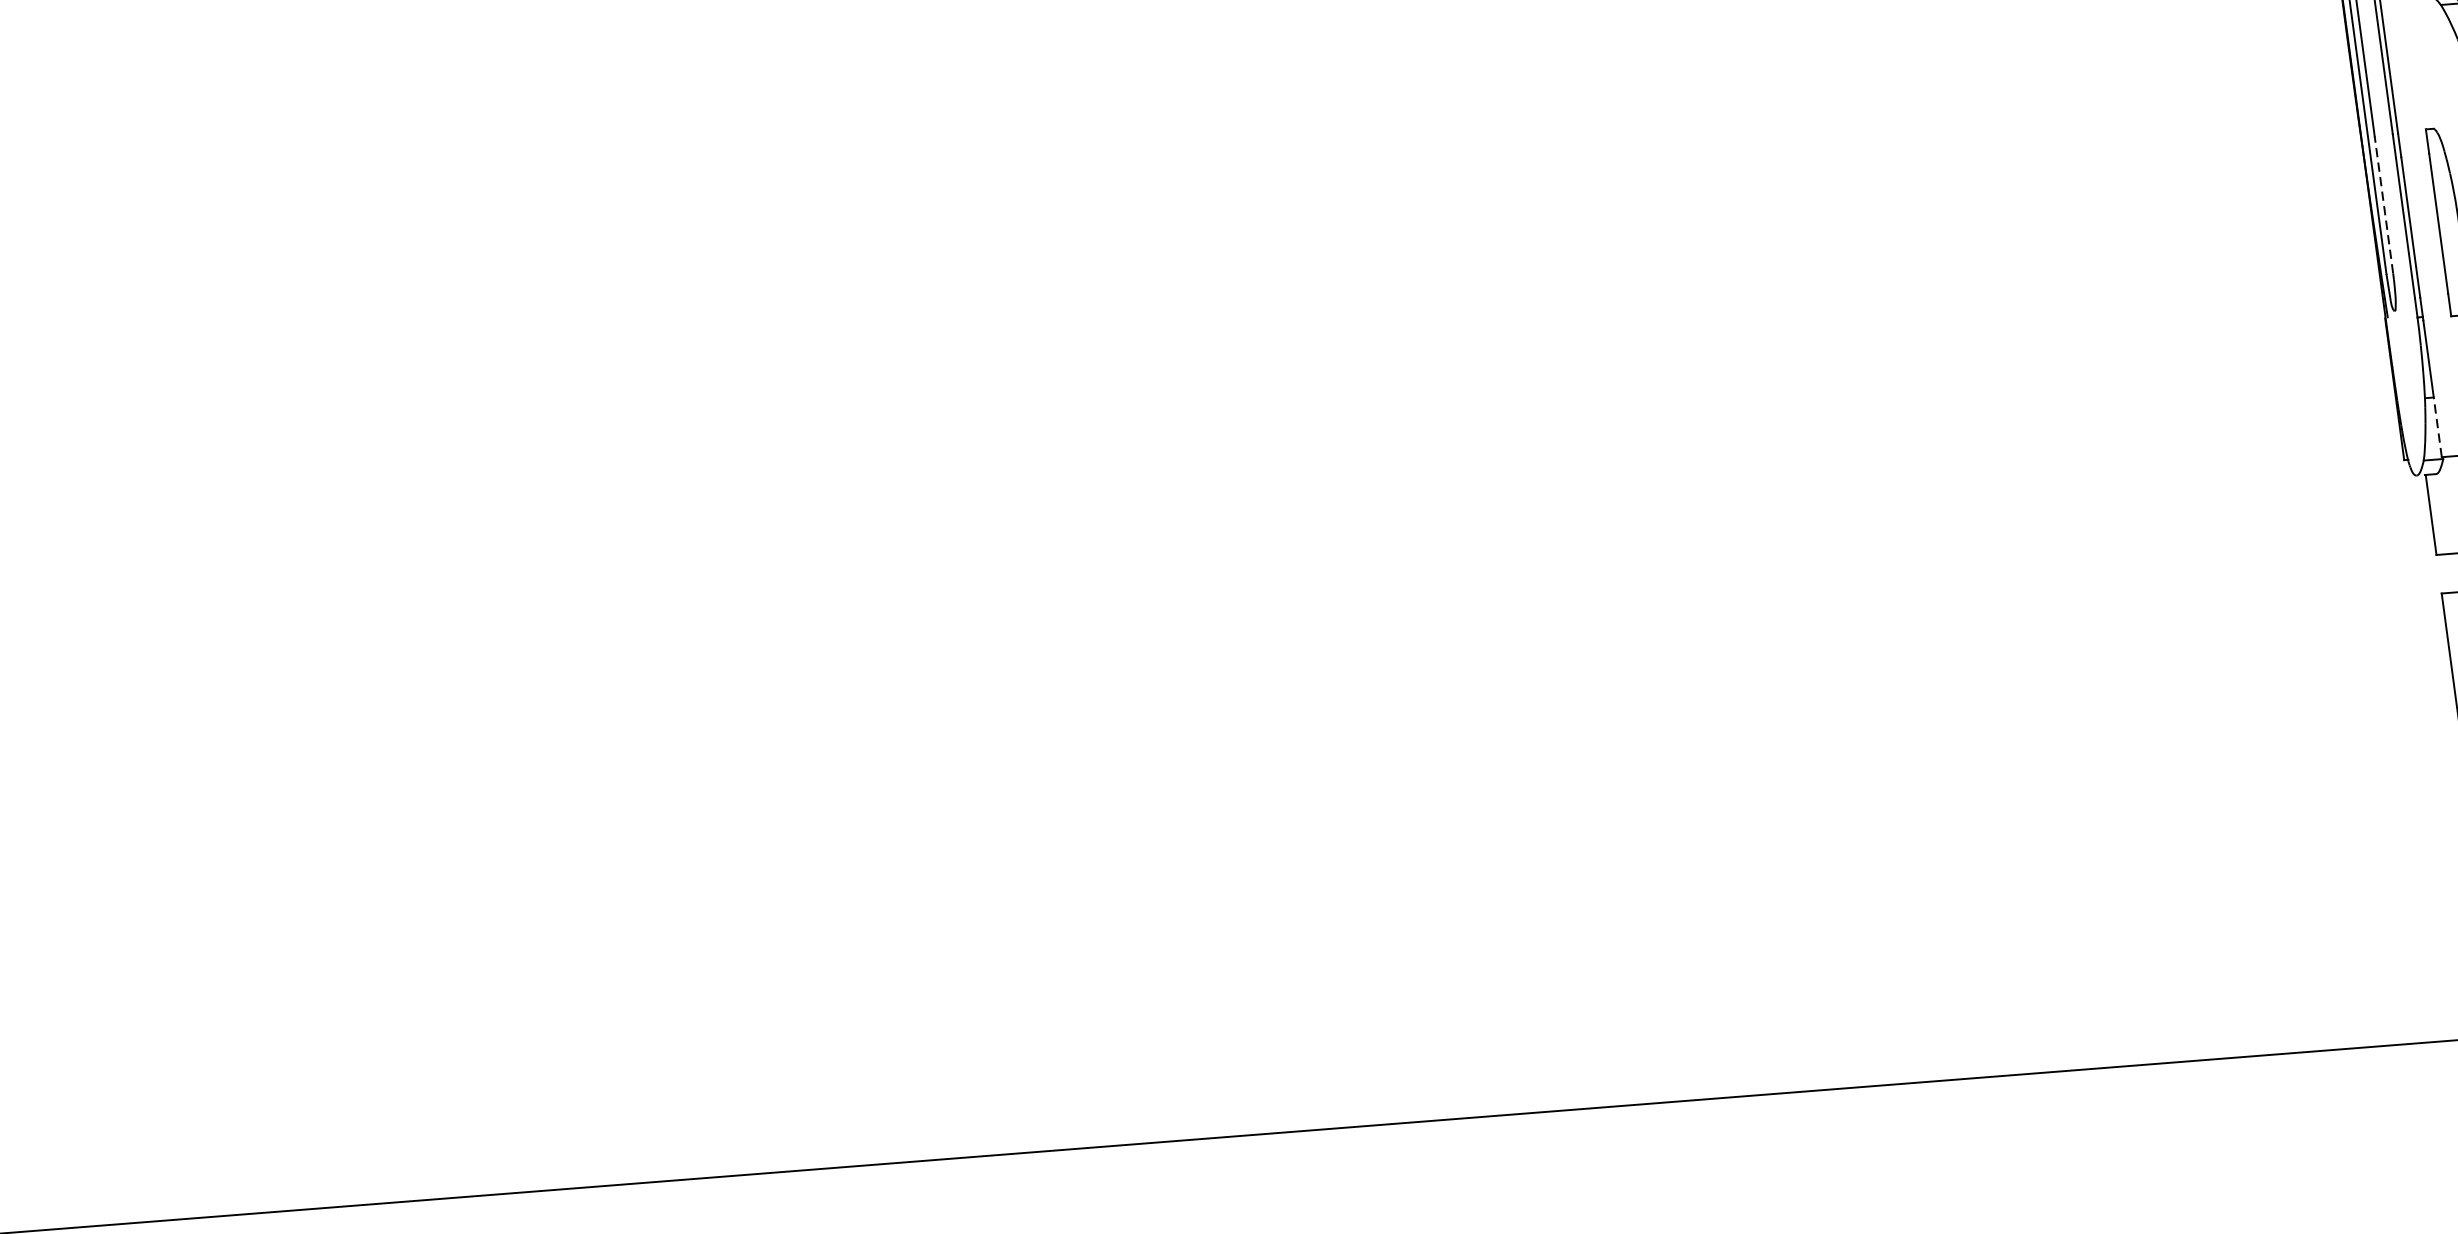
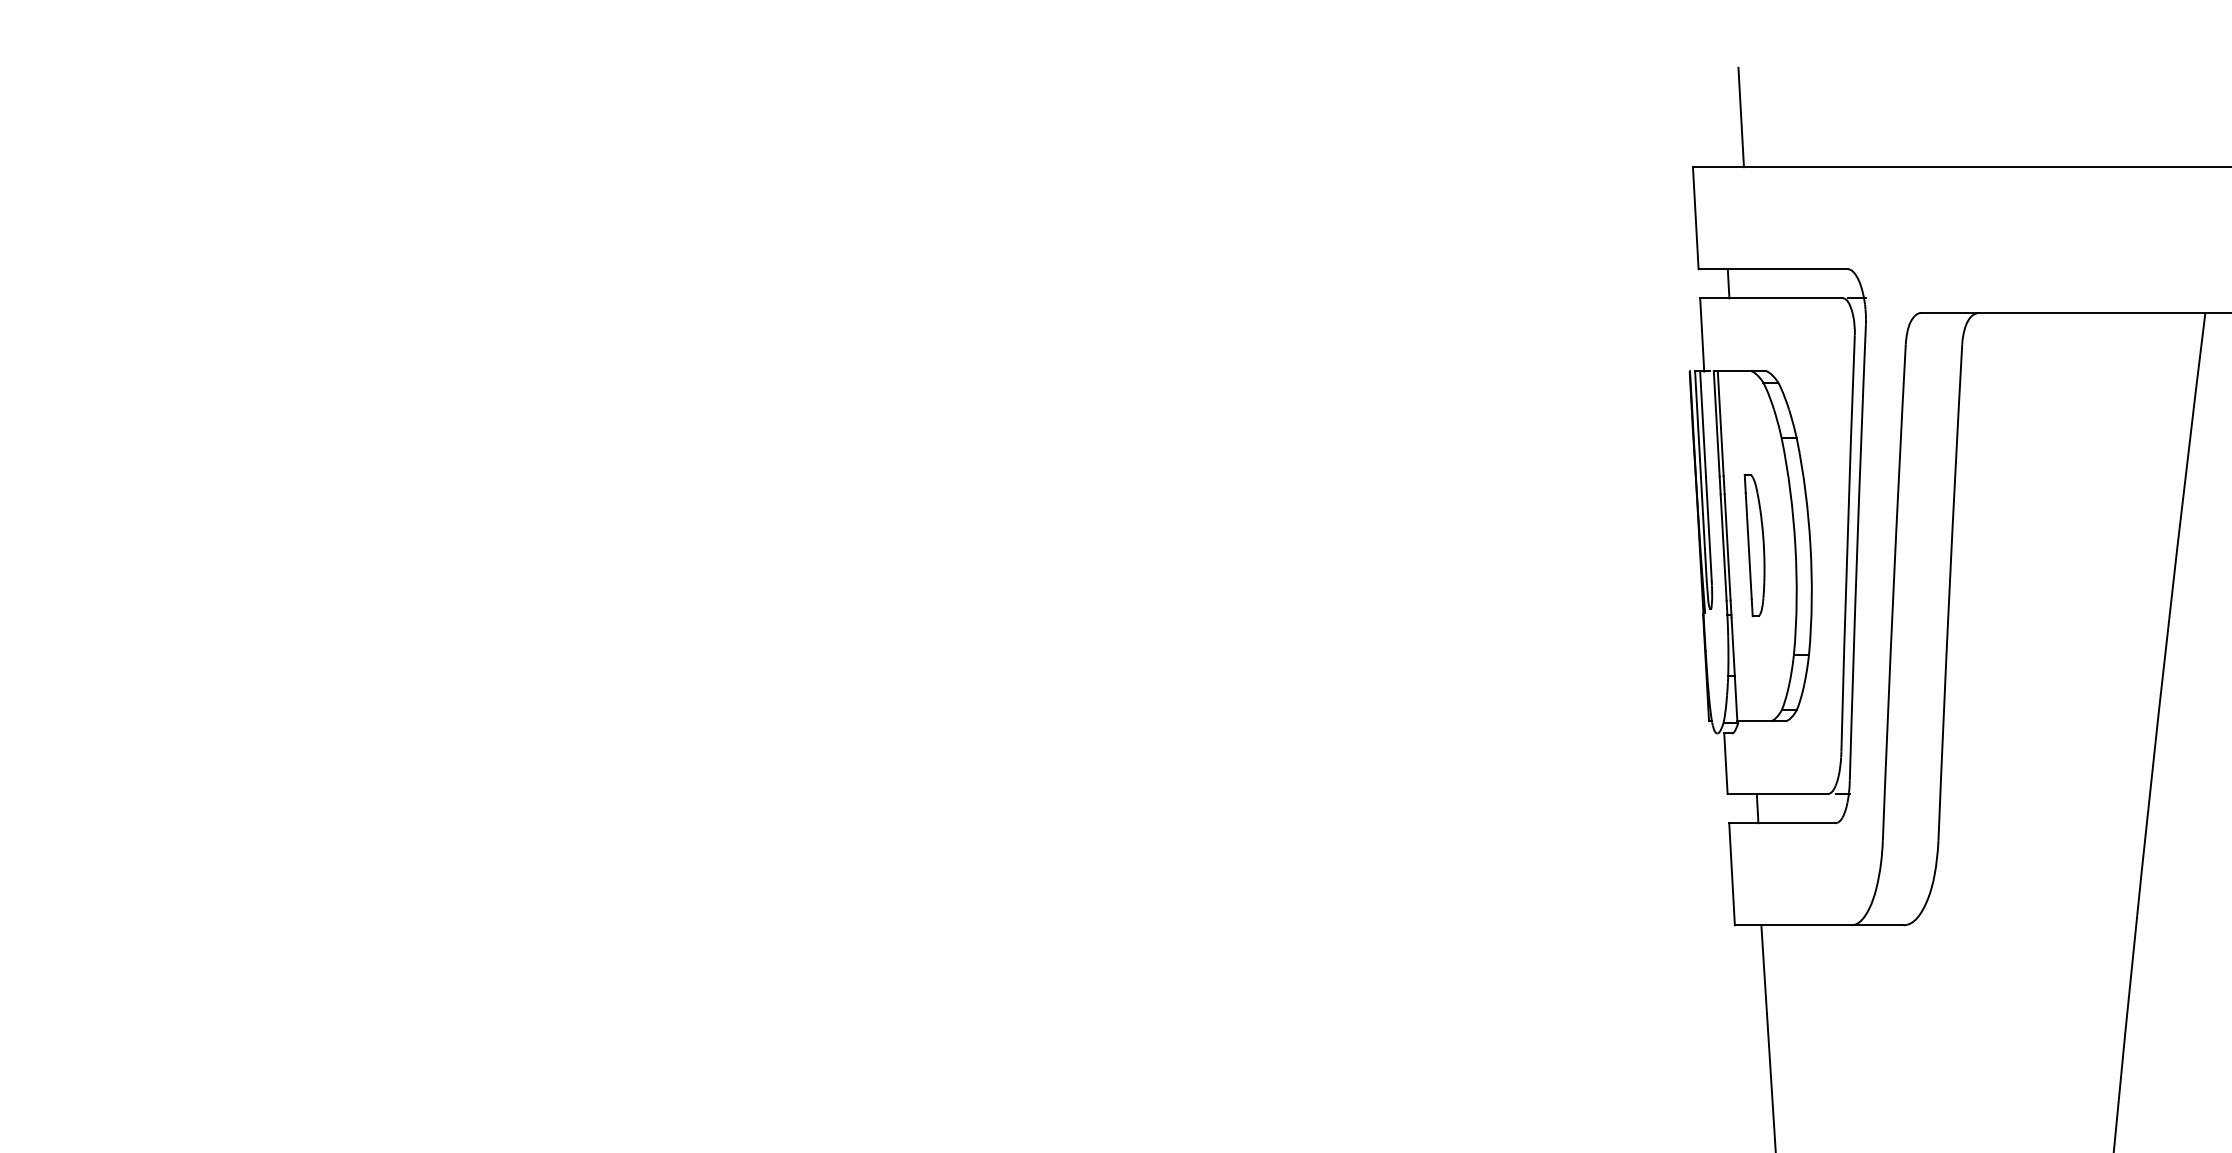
line: (2383, 204) -> (1708, 528), dashed -> solid
line: (2438, 427) -> (1736, 698), dashed -> solid

